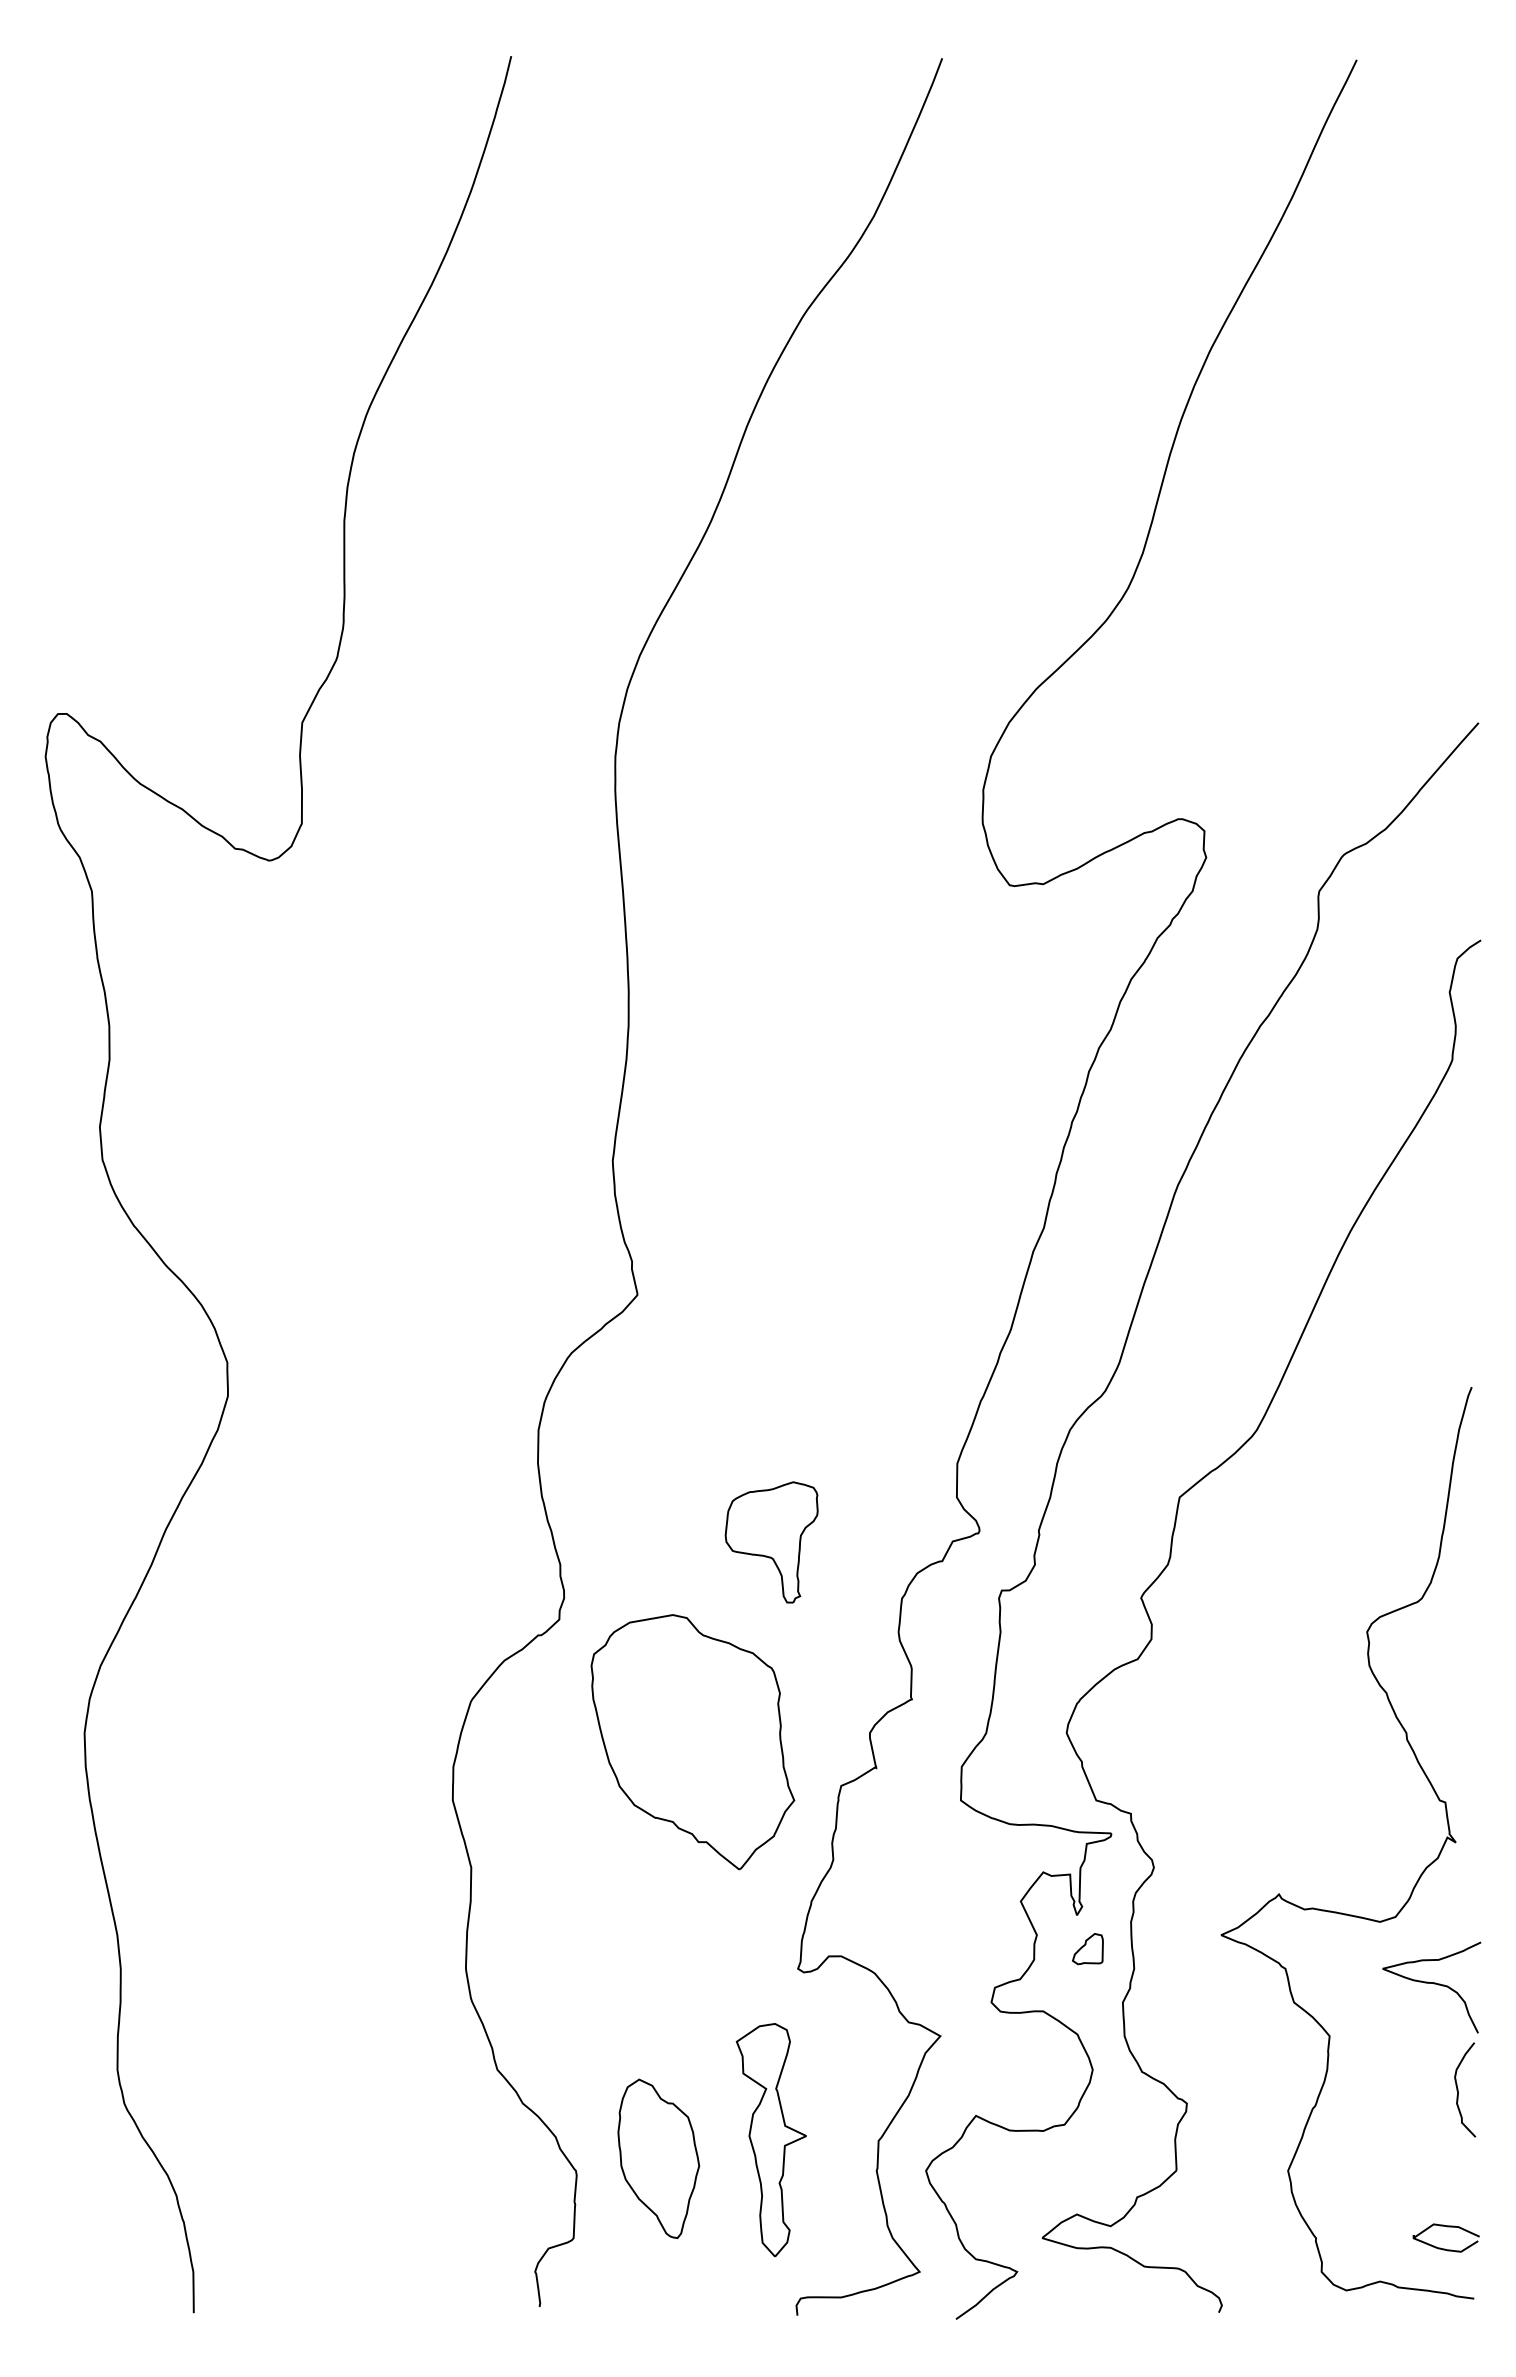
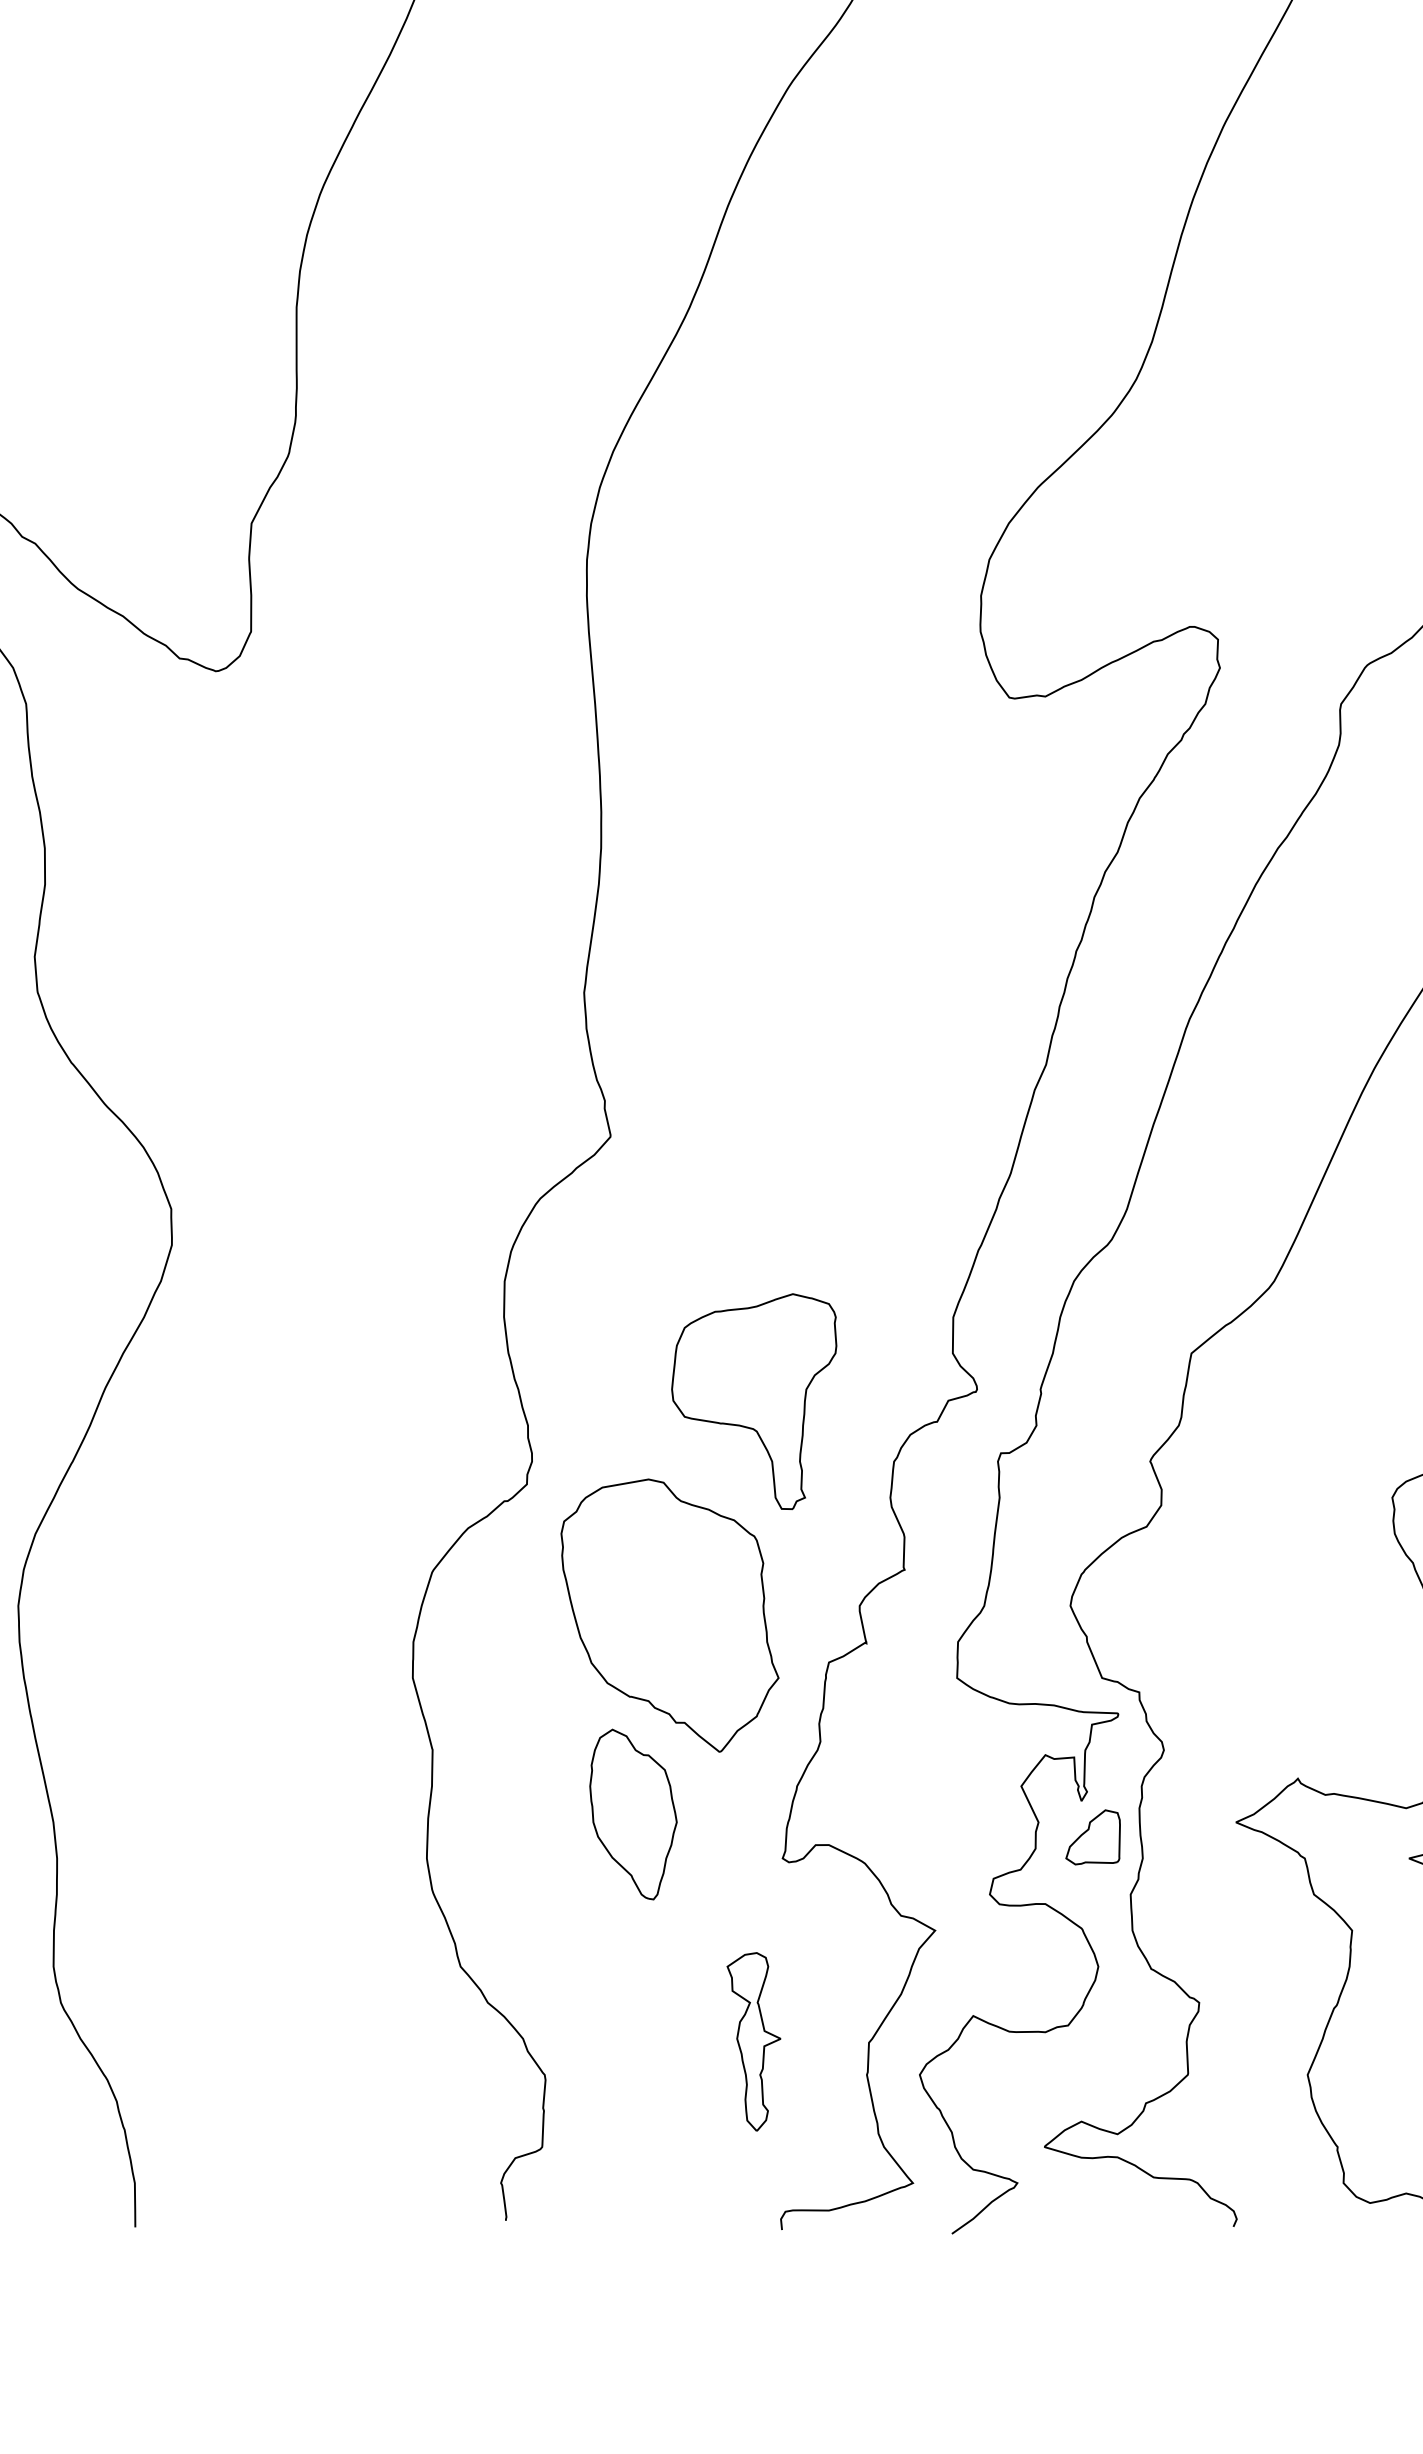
part: (771, 1542) -> (754, 1401), size x1.67
part: (1087, 1948) -> (1092, 1836), size x1.67
part: (770, 2139) -> (753, 2041), size x0.71
part: (658, 2158) -> (633, 1814), moved

